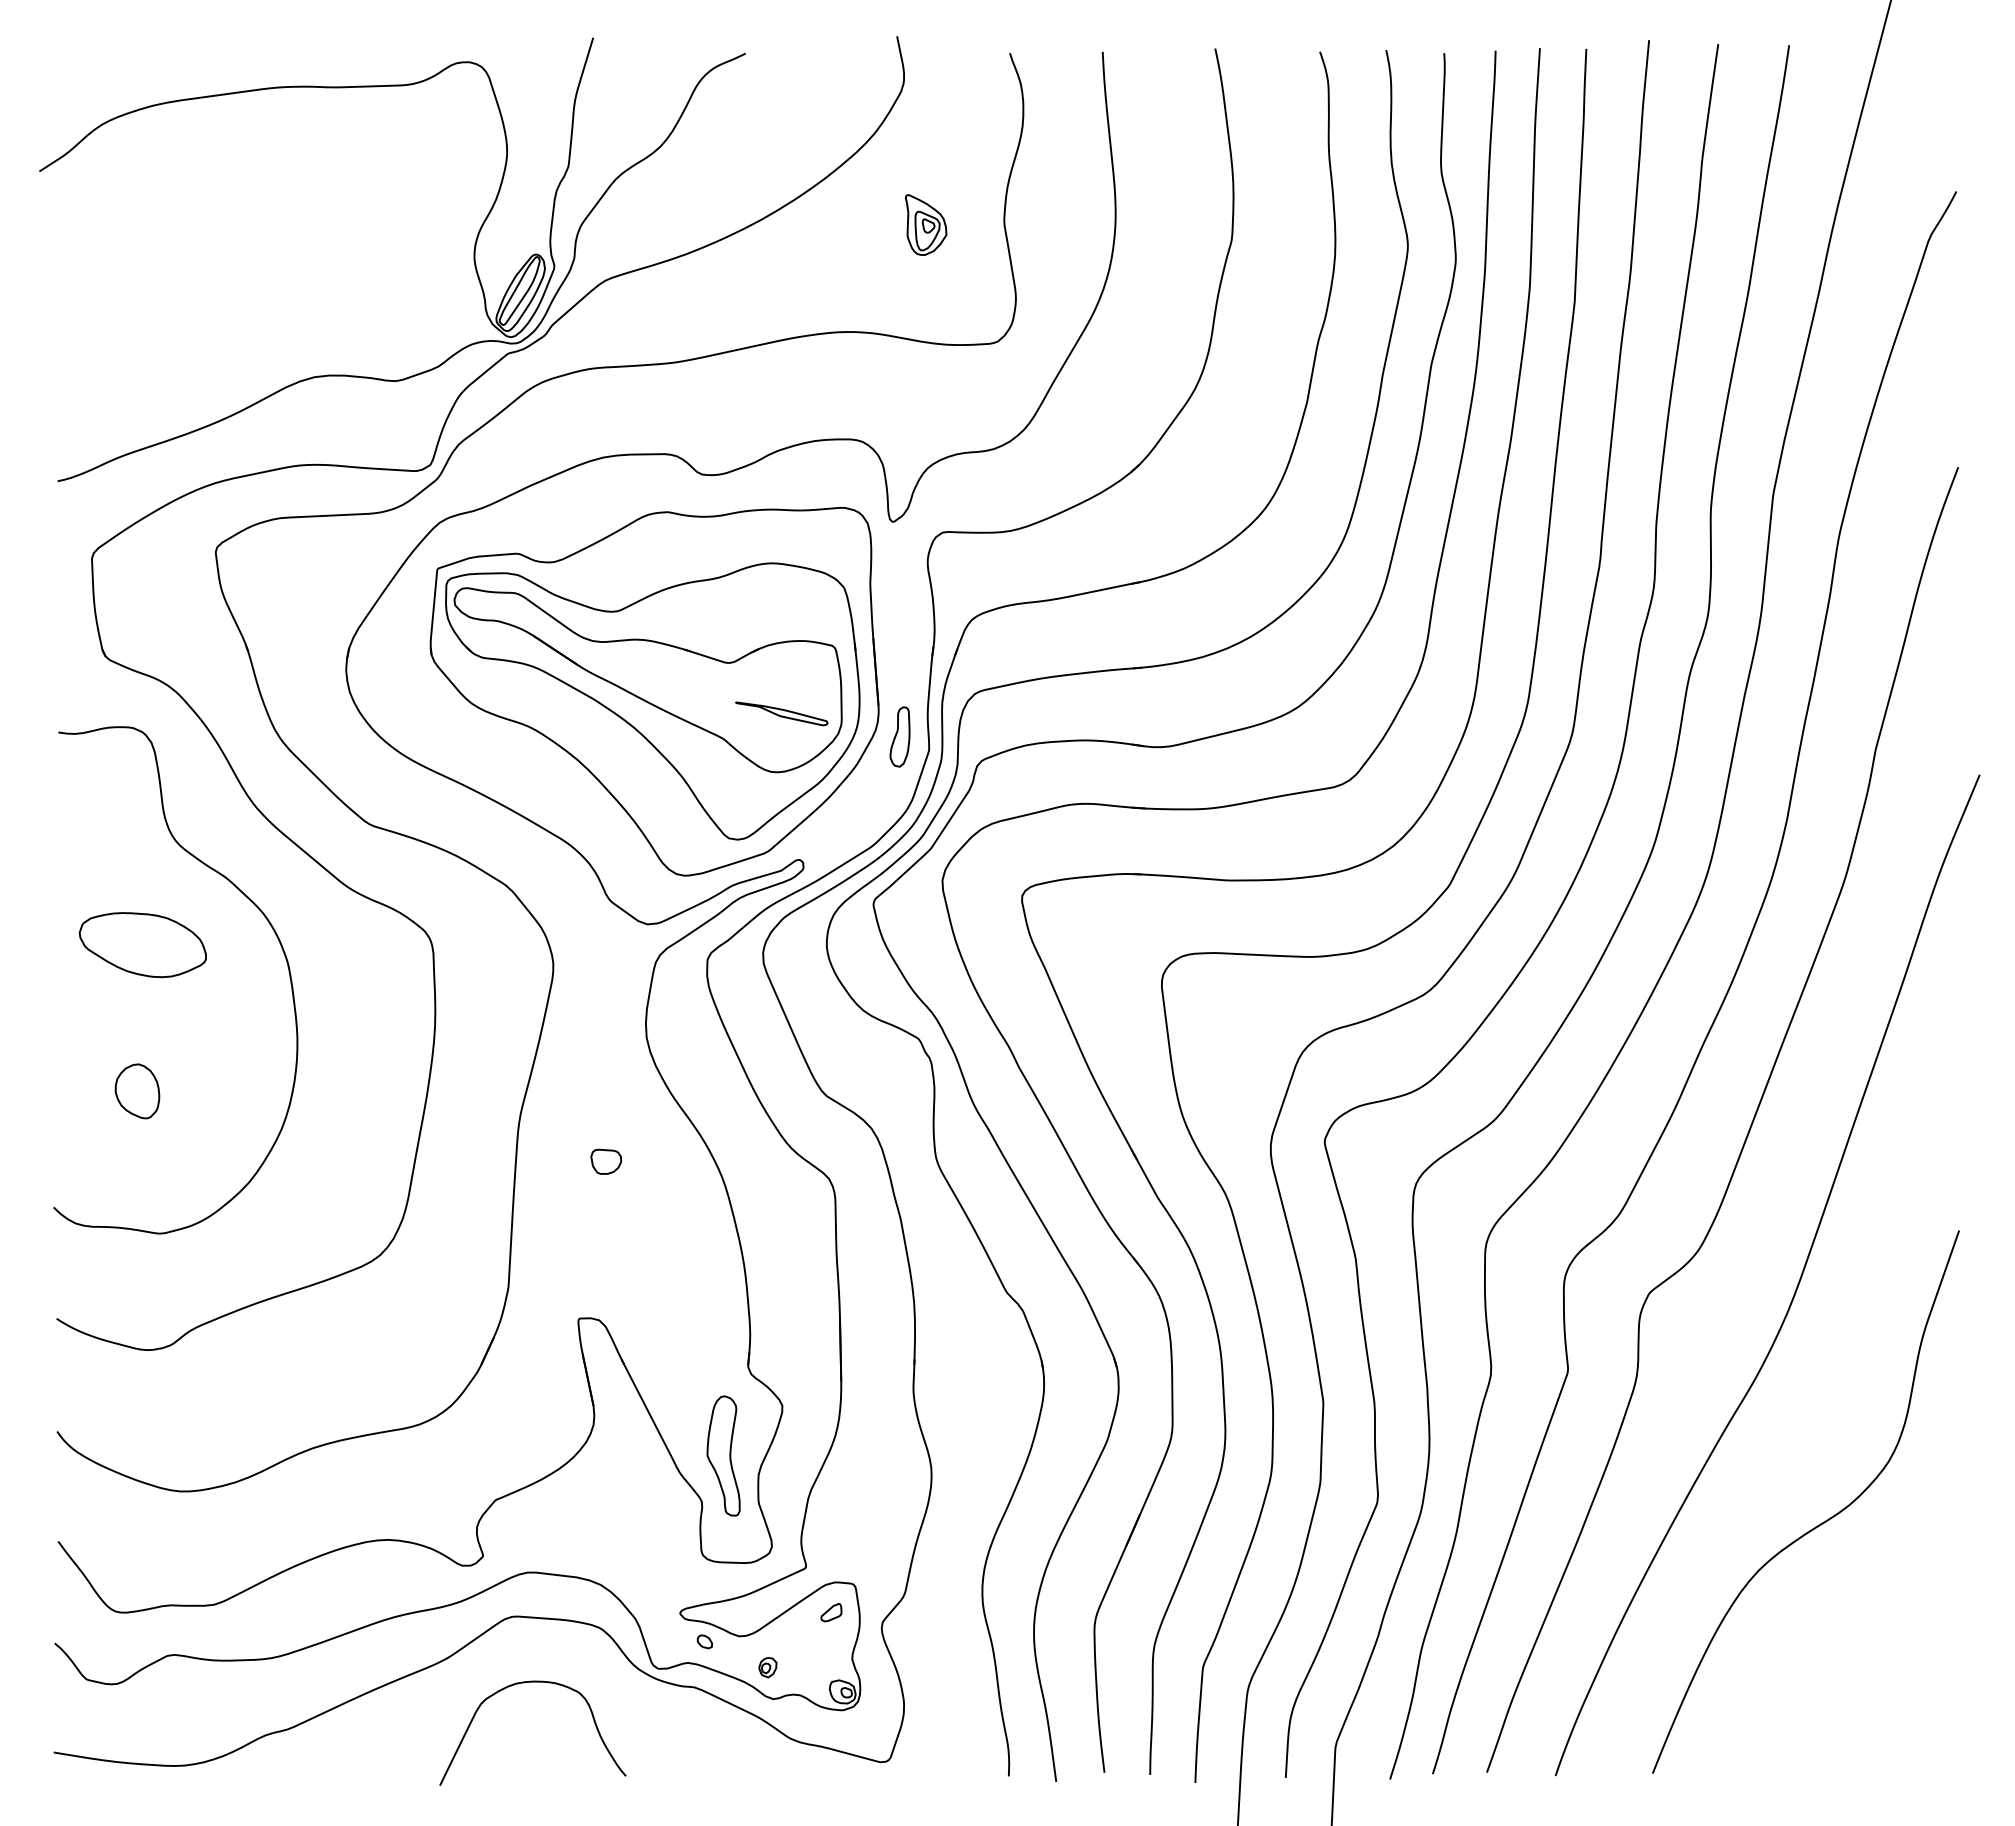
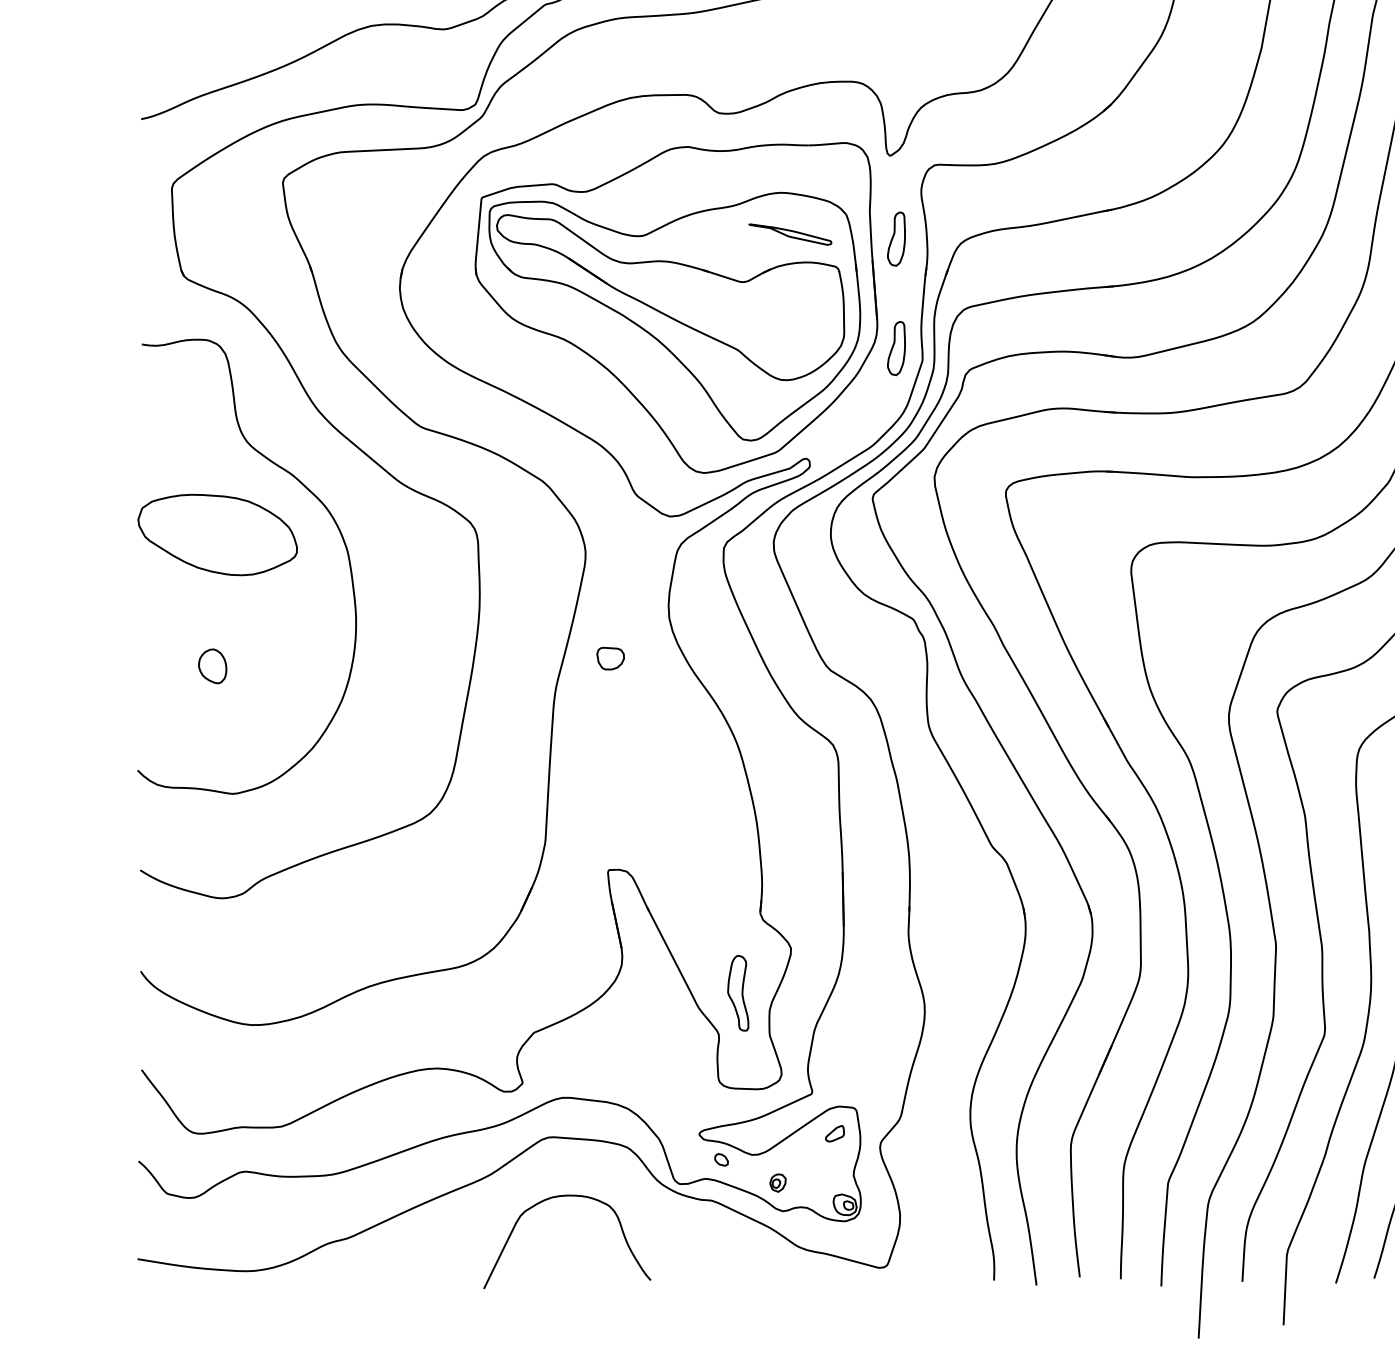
part: (899, 614) -> (896, 238), added
part: (781, 713) -> (790, 234), moved
part: (142, 945) -> (217, 535), size x1.4
part: (137, 1091) -> (212, 666), size x0.7
part: (606, 1161) -> (610, 658), moved
part: (723, 1455) -> (738, 992), size x0.7

